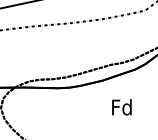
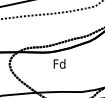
text: (121, 106) -> (59, 63), moved

